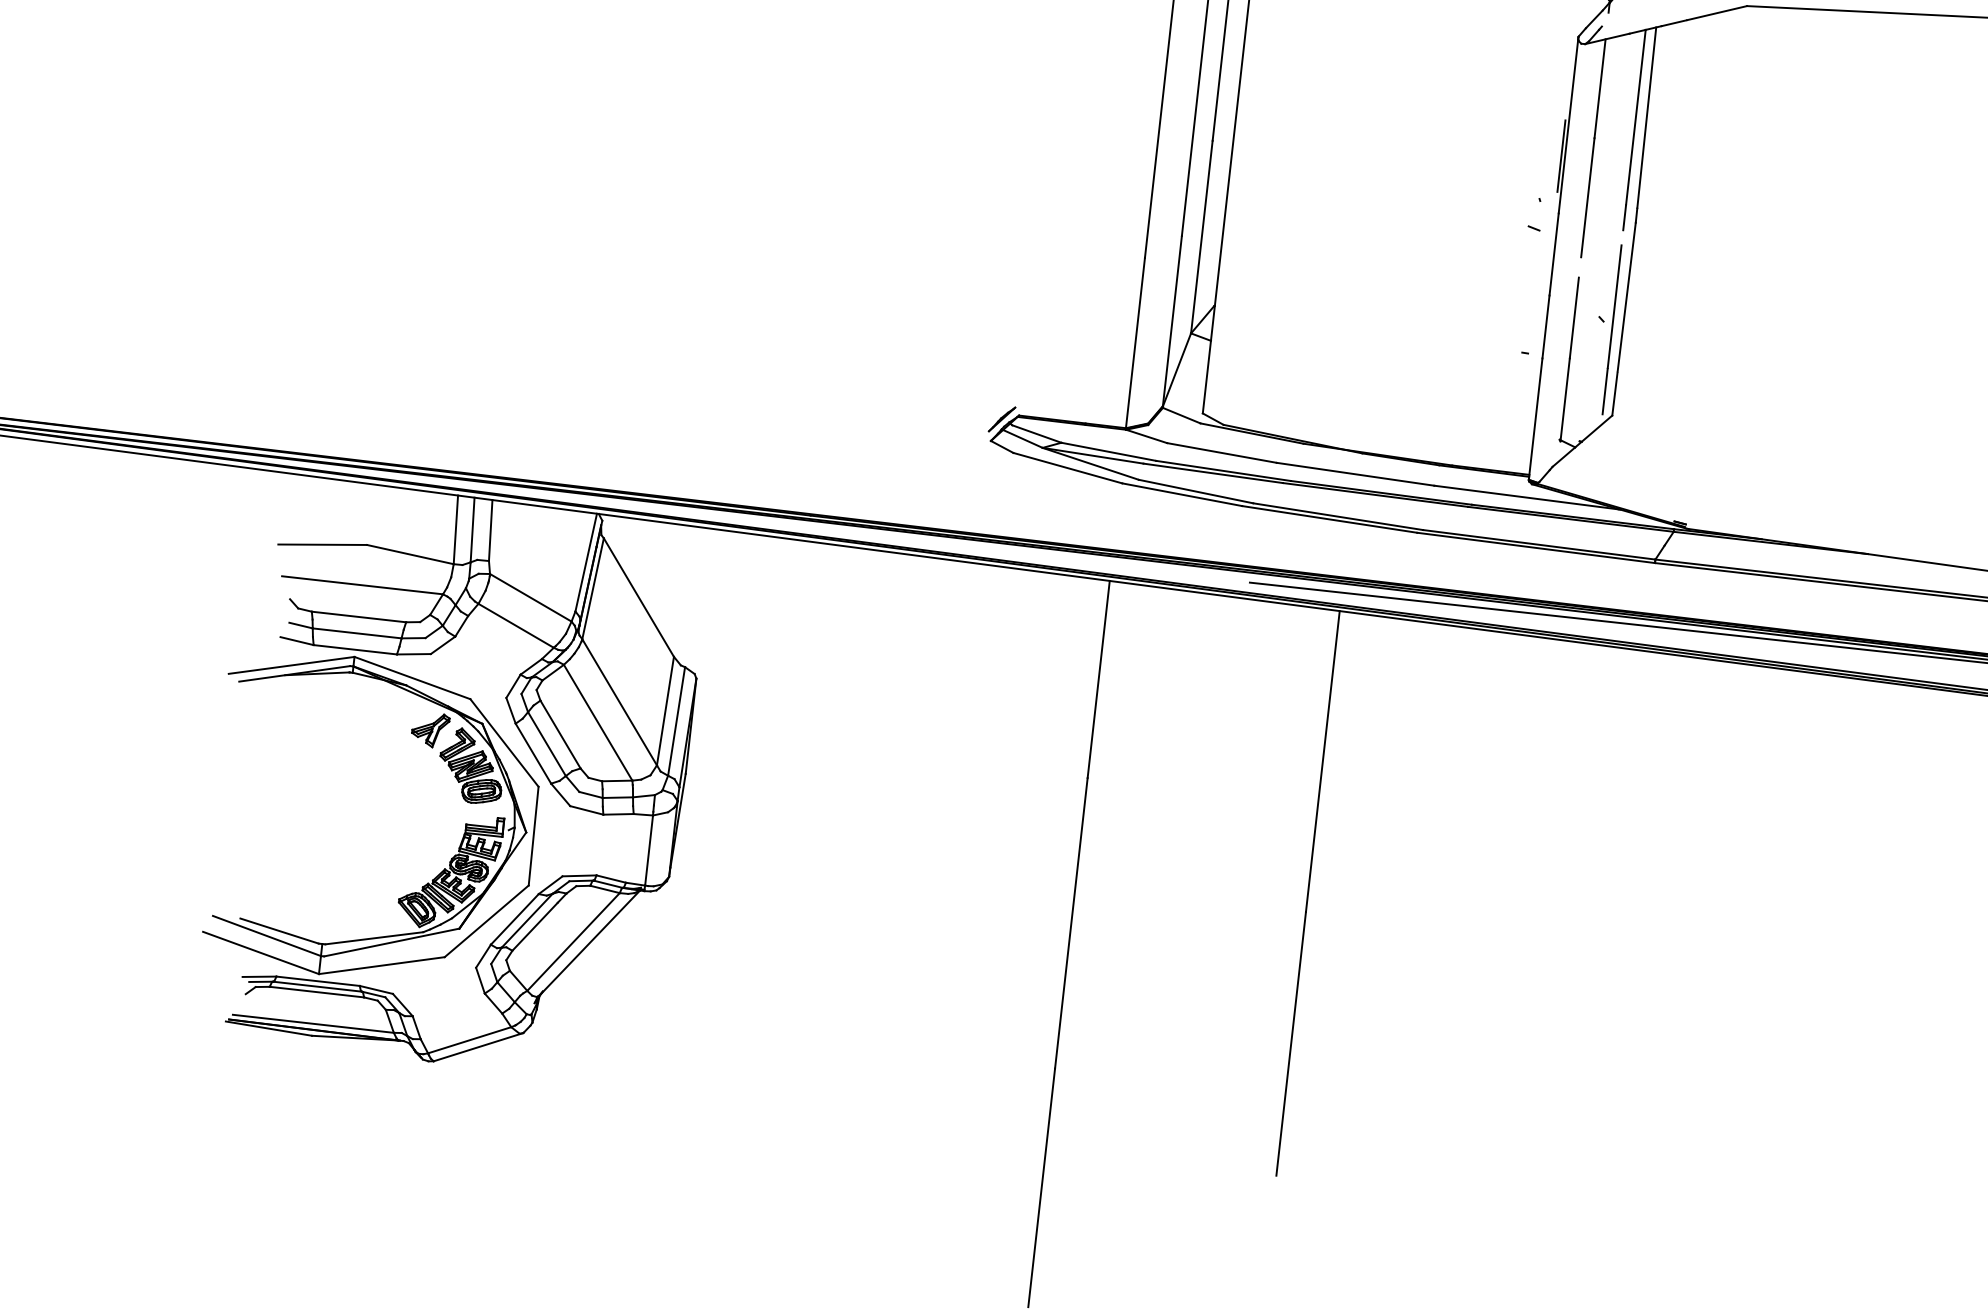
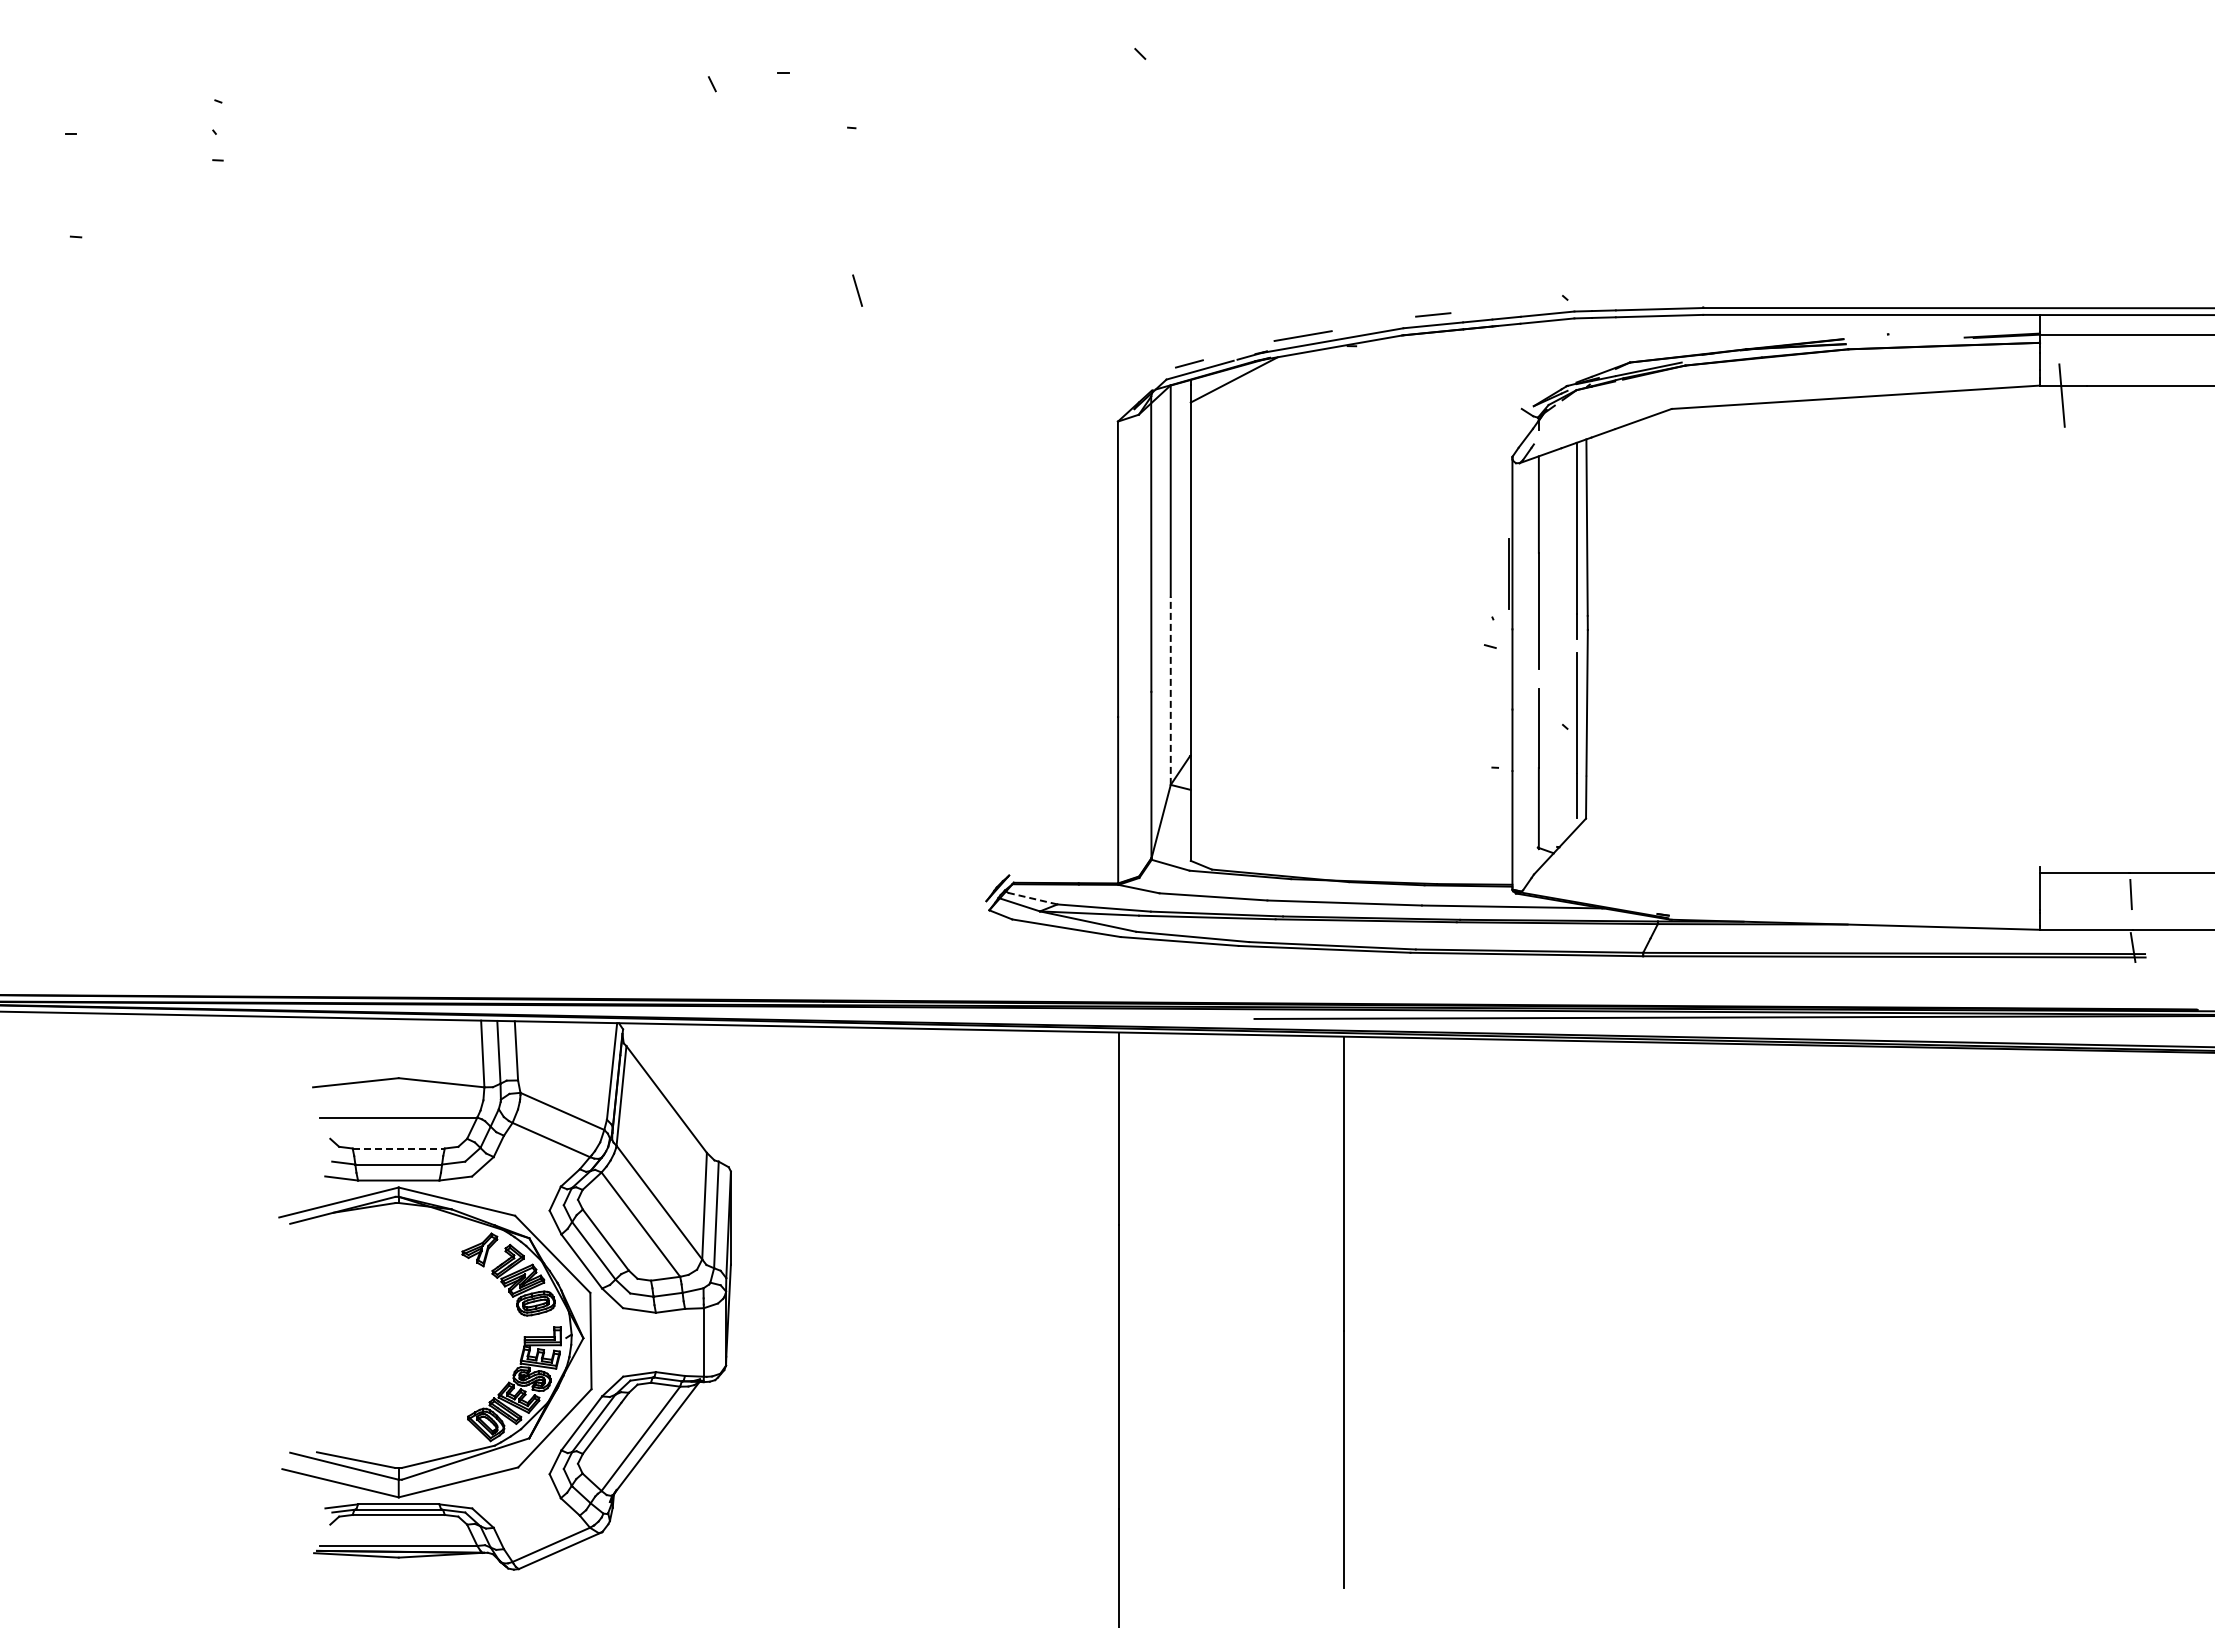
line: (1201, 236) -> (1170, 690), solid -> dashed
line: (1036, 433) -> (1032, 898), solid -> dashed
line: (359, 617) -> (399, 1148), solid -> dashed

